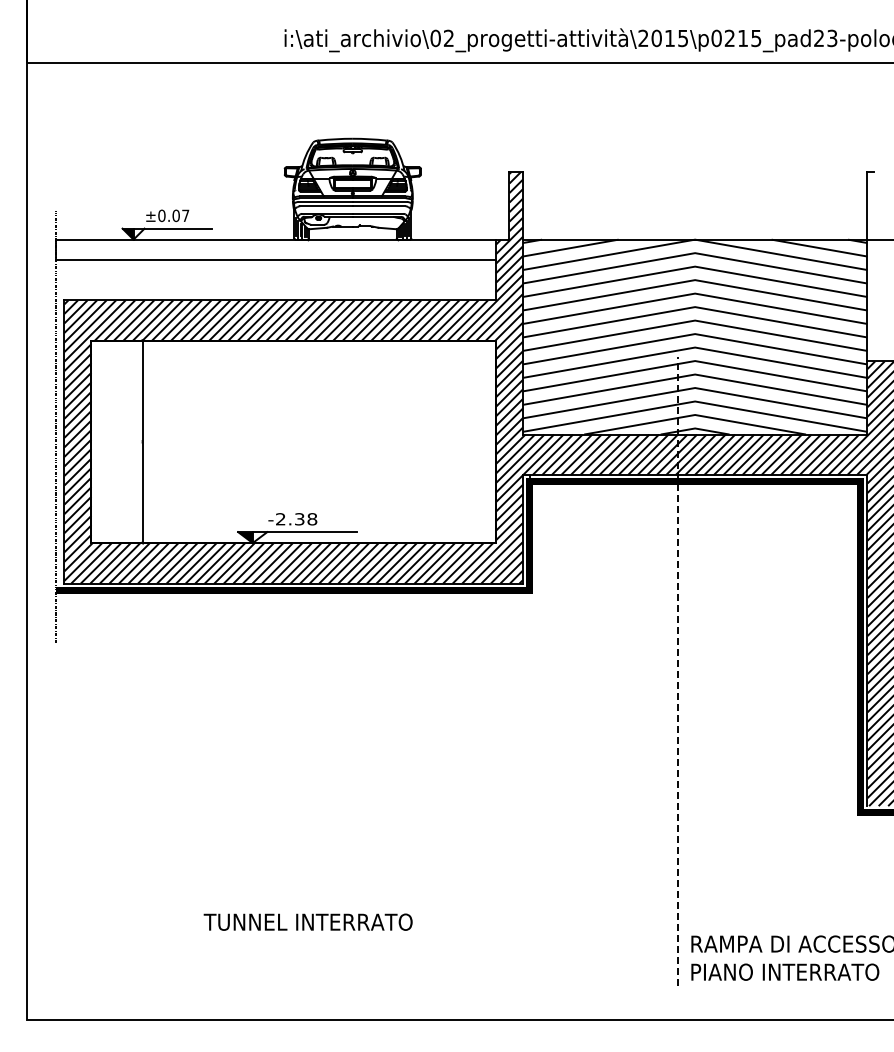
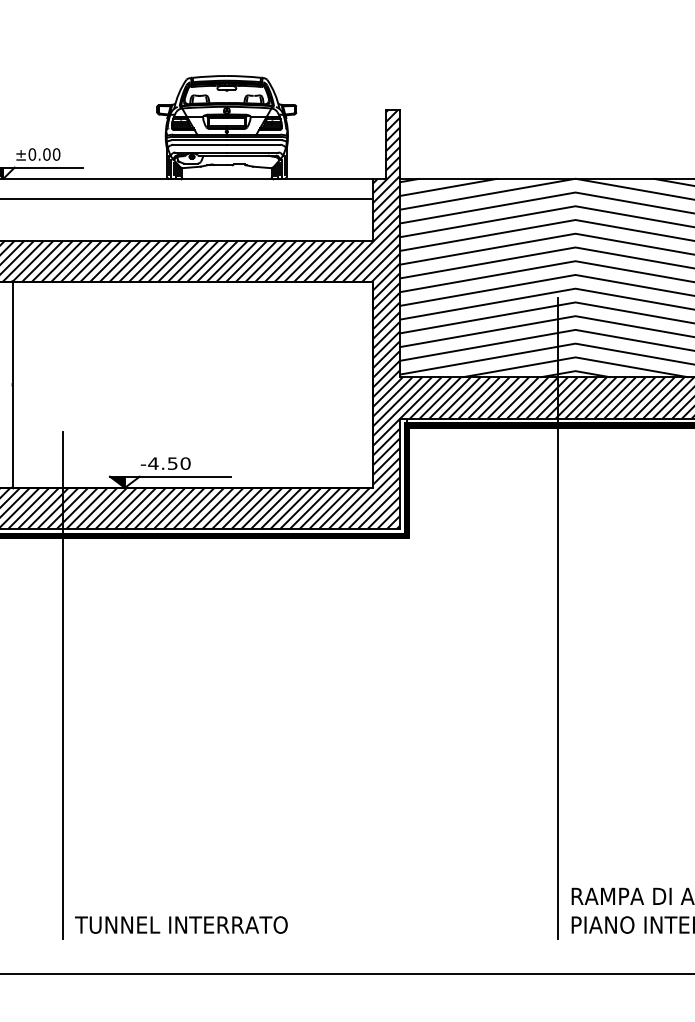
text: (185, 215) -> (56, 154), ±0.07 -> ±0.00
text: (296, 519) -> (169, 463), -2.38 -> -4.50
line: (677, 671) -> (557, 618), dashed -> solid
line: (192, 736) -> (63, 684), added
text: (307, 921) -> (180, 924), moved

